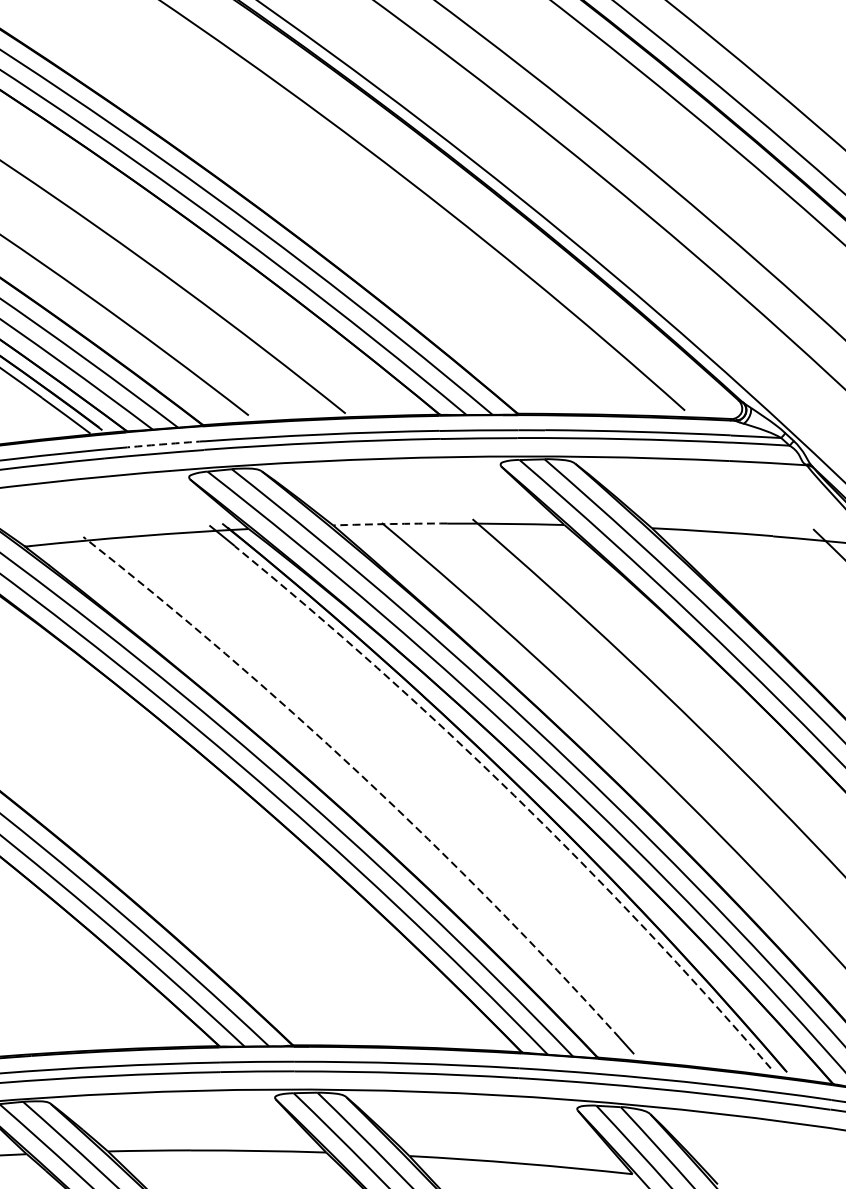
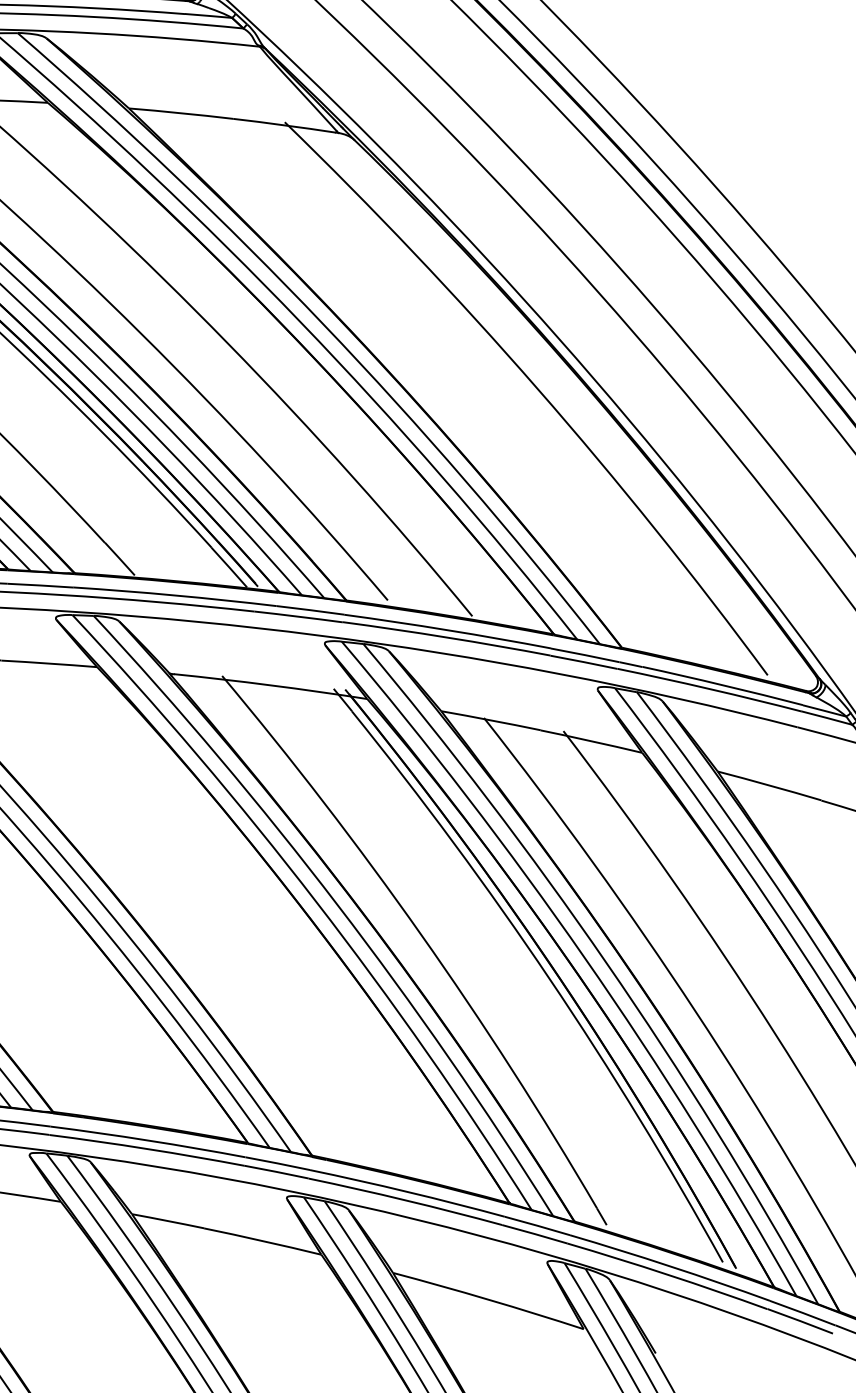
arc: (165, 444) -> (310, 610), dashed -> solid
arc: (390, 524) -> (491, 720), dashed -> solid
arc: (361, 776) -> (420, 934), dashed -> solid
arc: (514, 795) -> (549, 978), dashed -> solid

